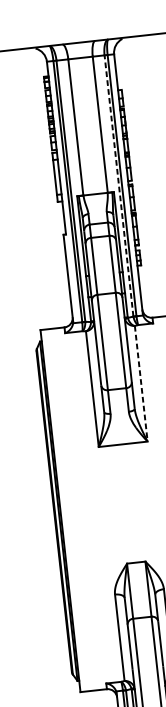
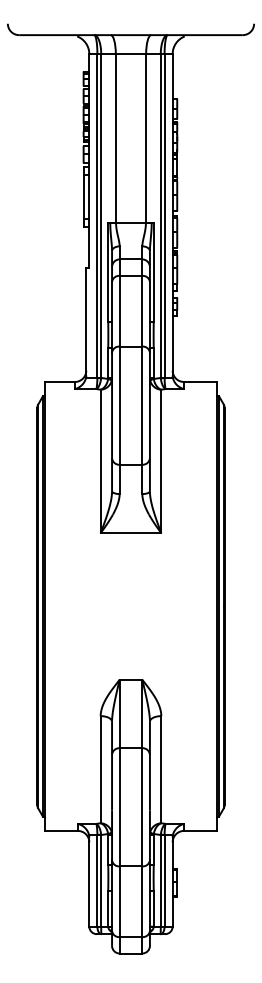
line: (118, 186) -> (160, 216), dashed -> solid
line: (141, 383) -> (161, 461), dashed -> solid

